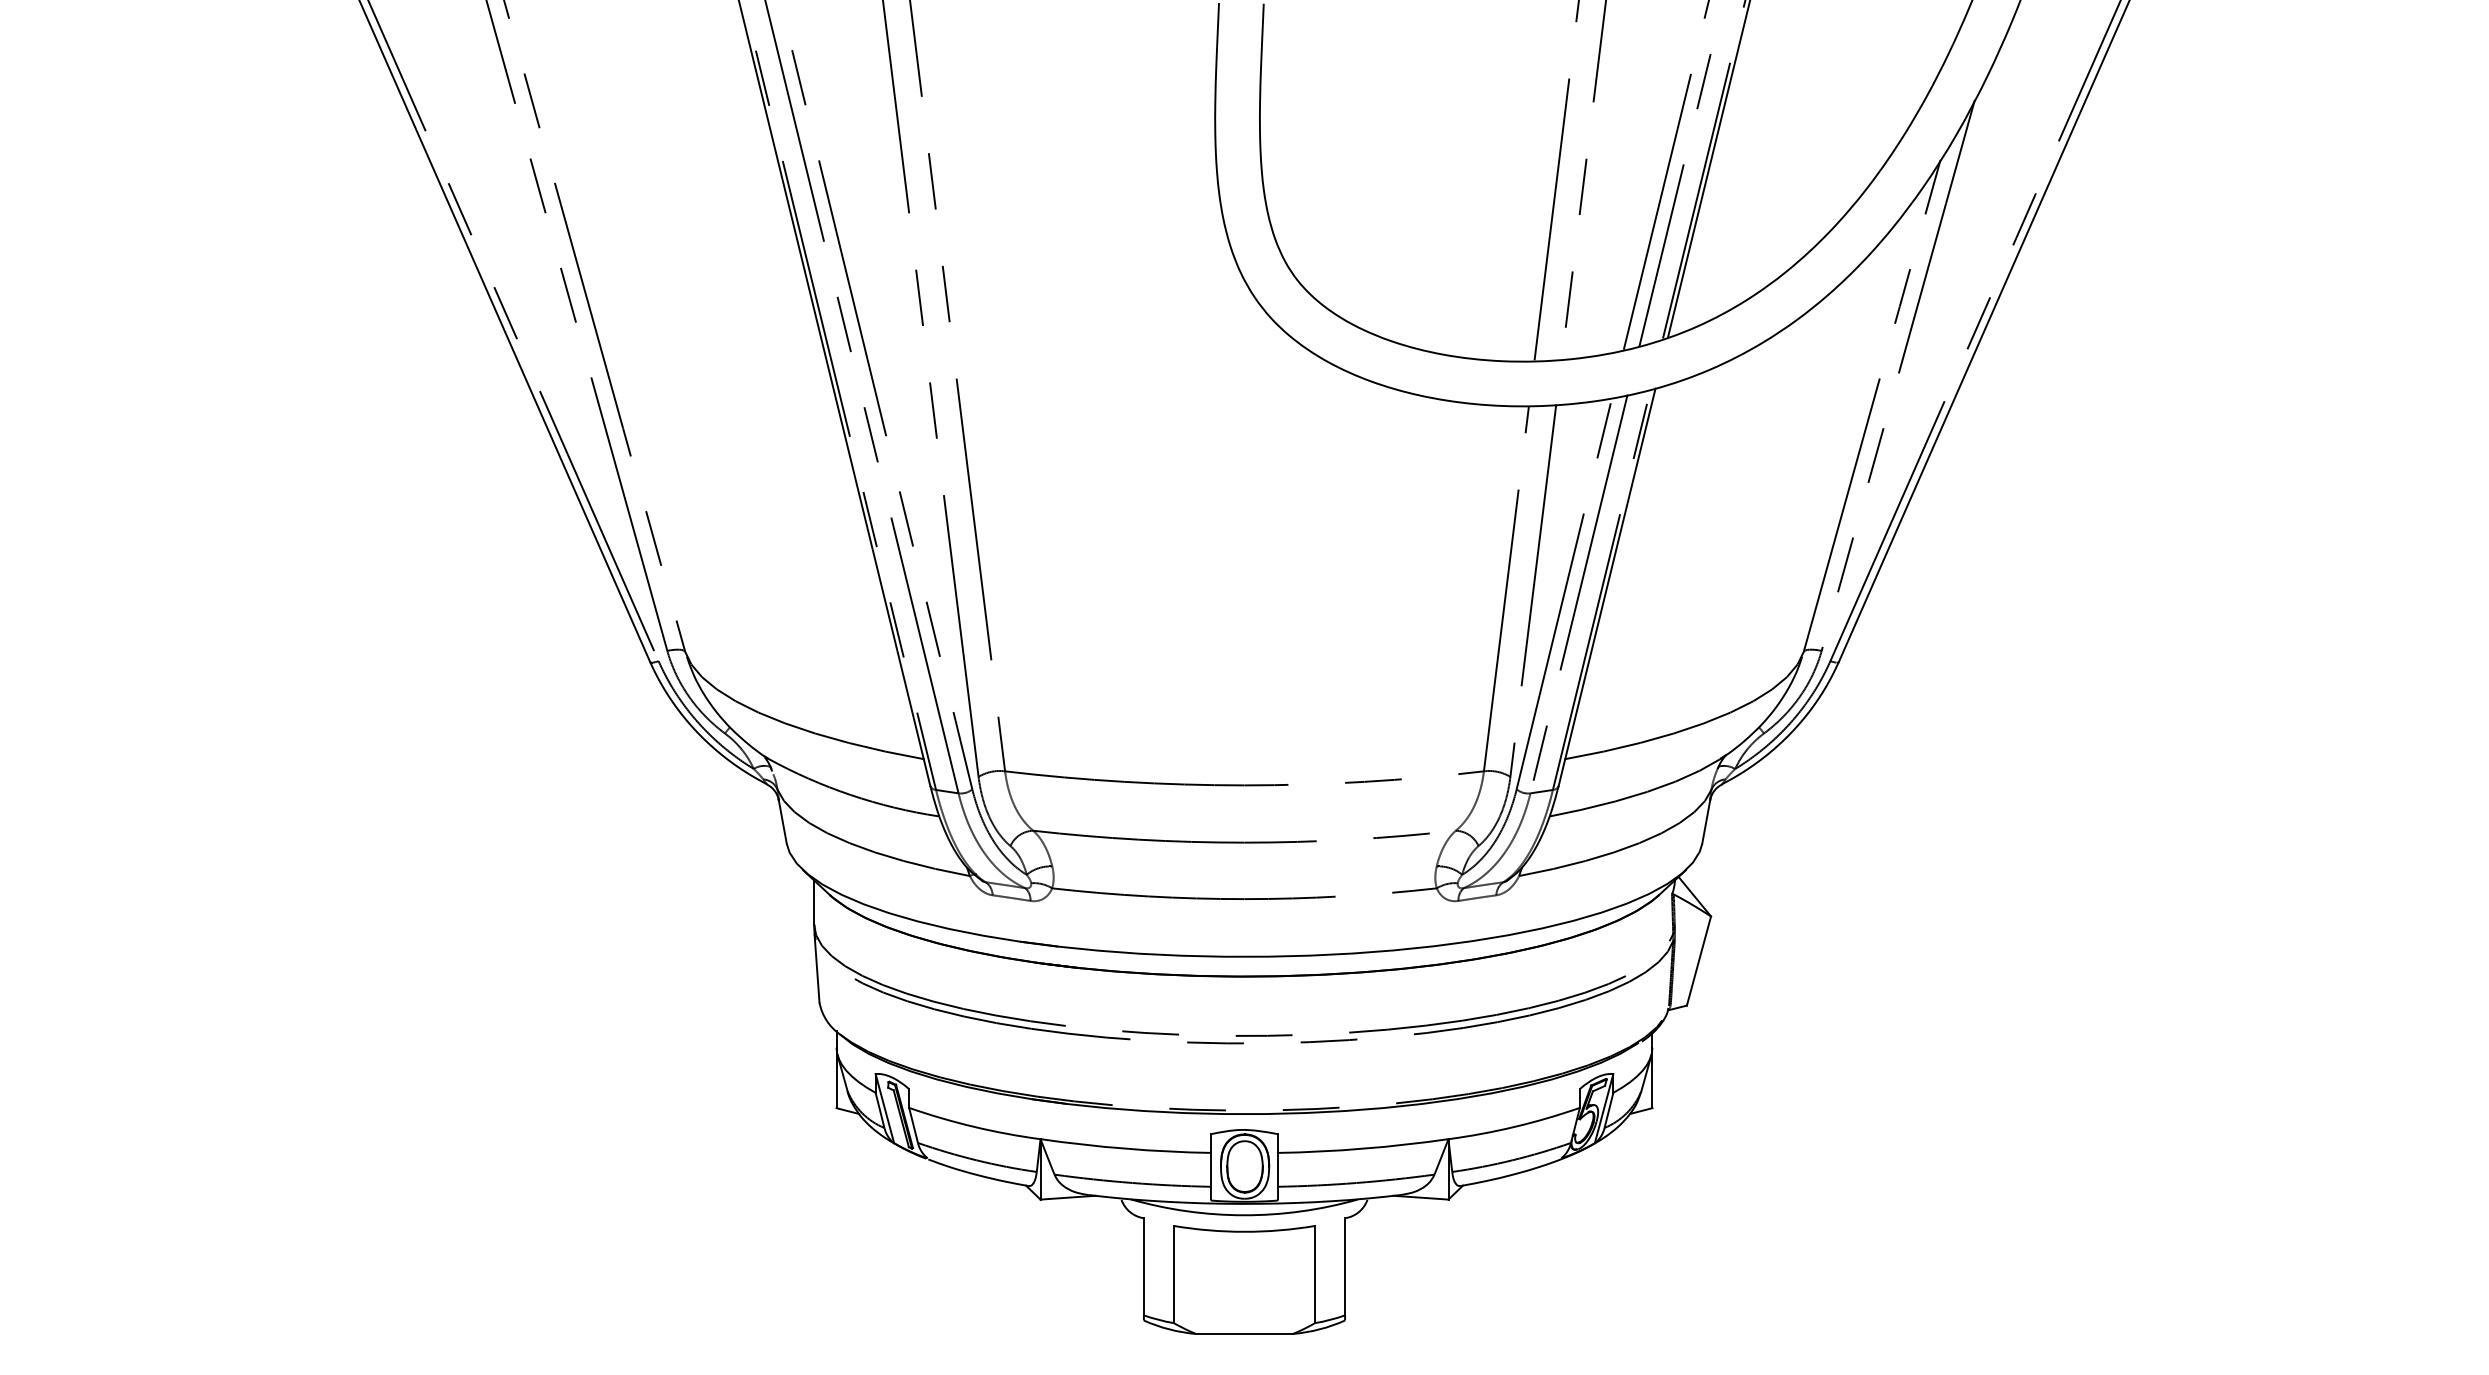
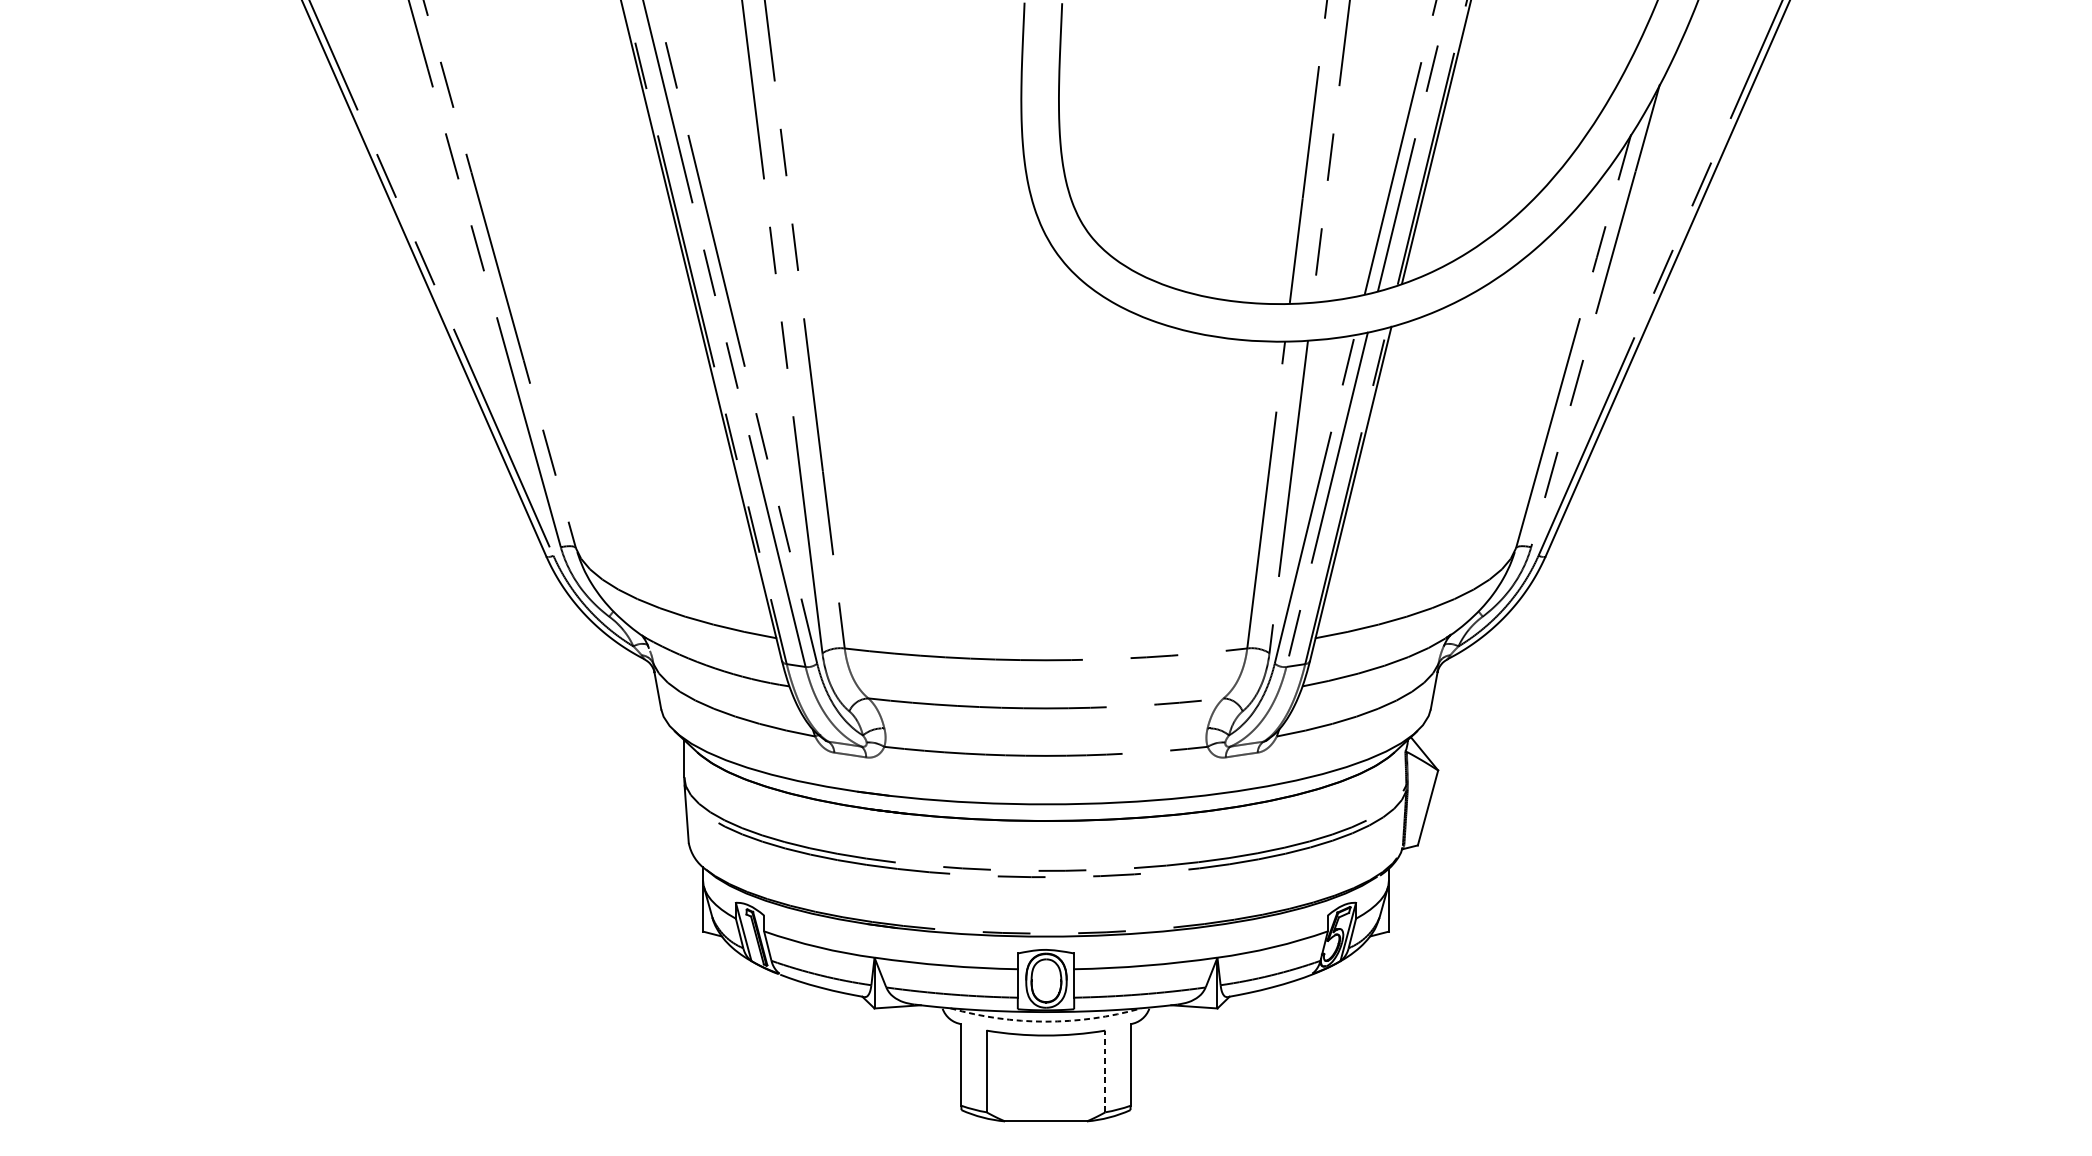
arc: (1244, 1215) -> (1046, 1021), solid -> dashed
line: (1315, 1274) -> (1105, 1071), solid -> dashed

